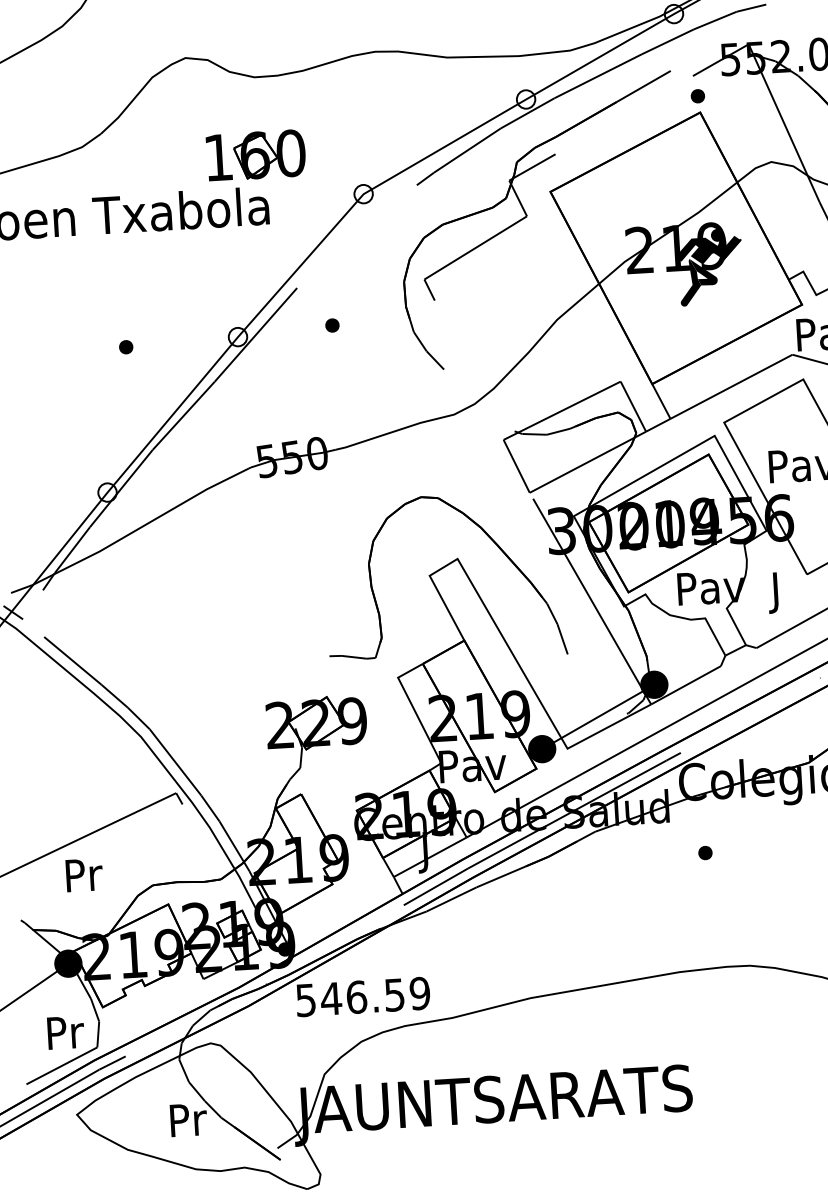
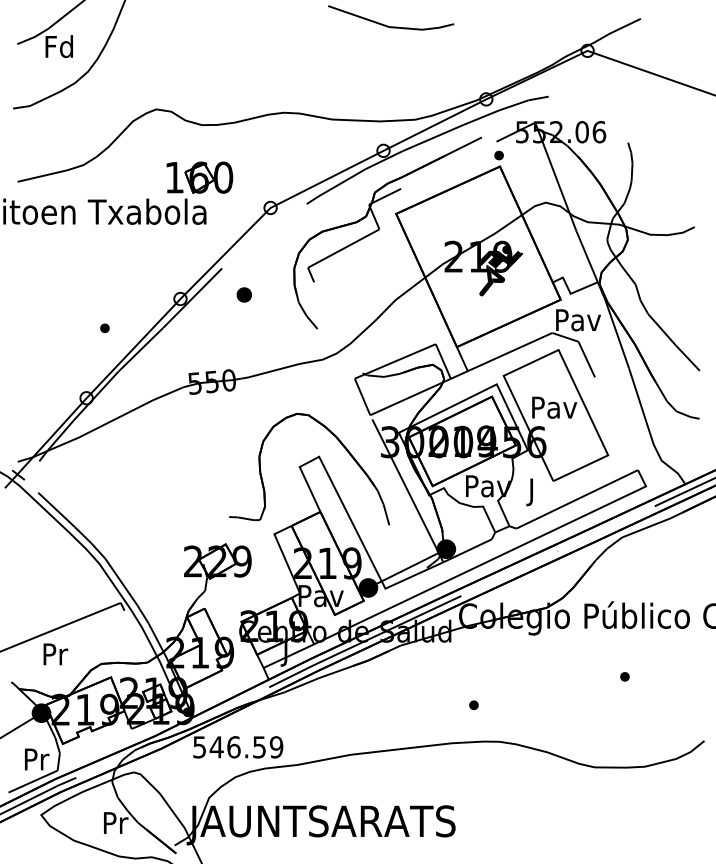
part: (332, 324) -> (244, 294), size x1.6
part: (125, 347) -> (104, 328), moved
part: (704, 851) -> (473, 704), moved

